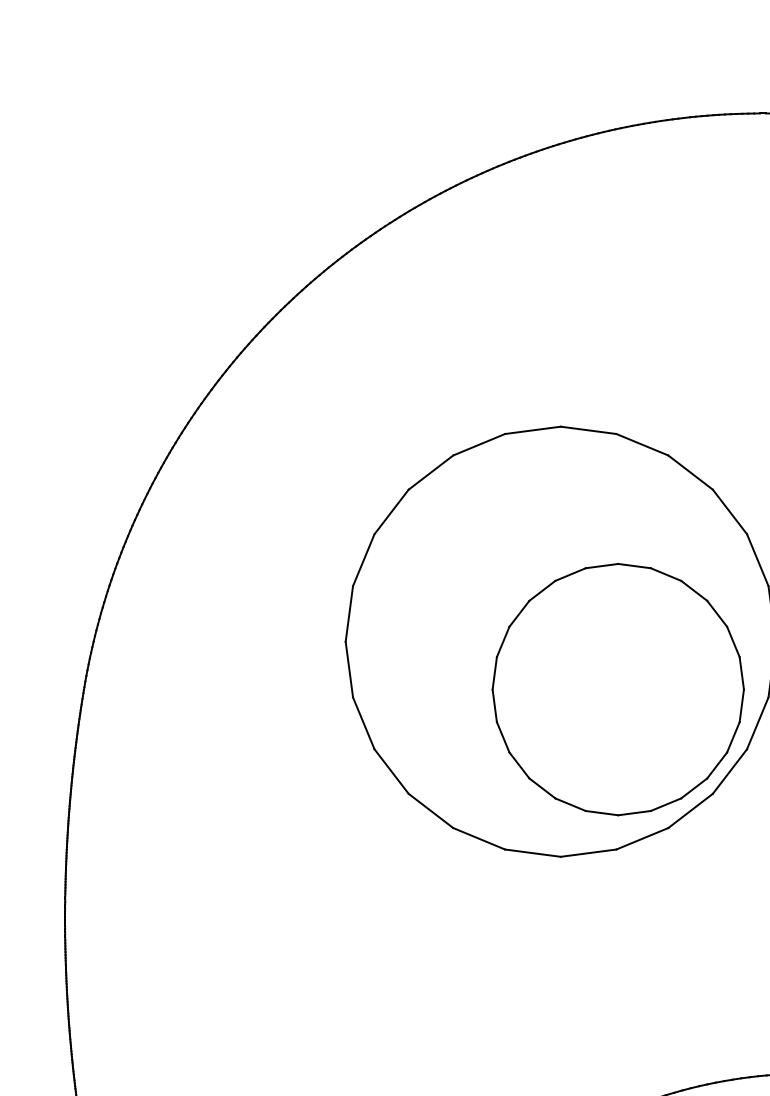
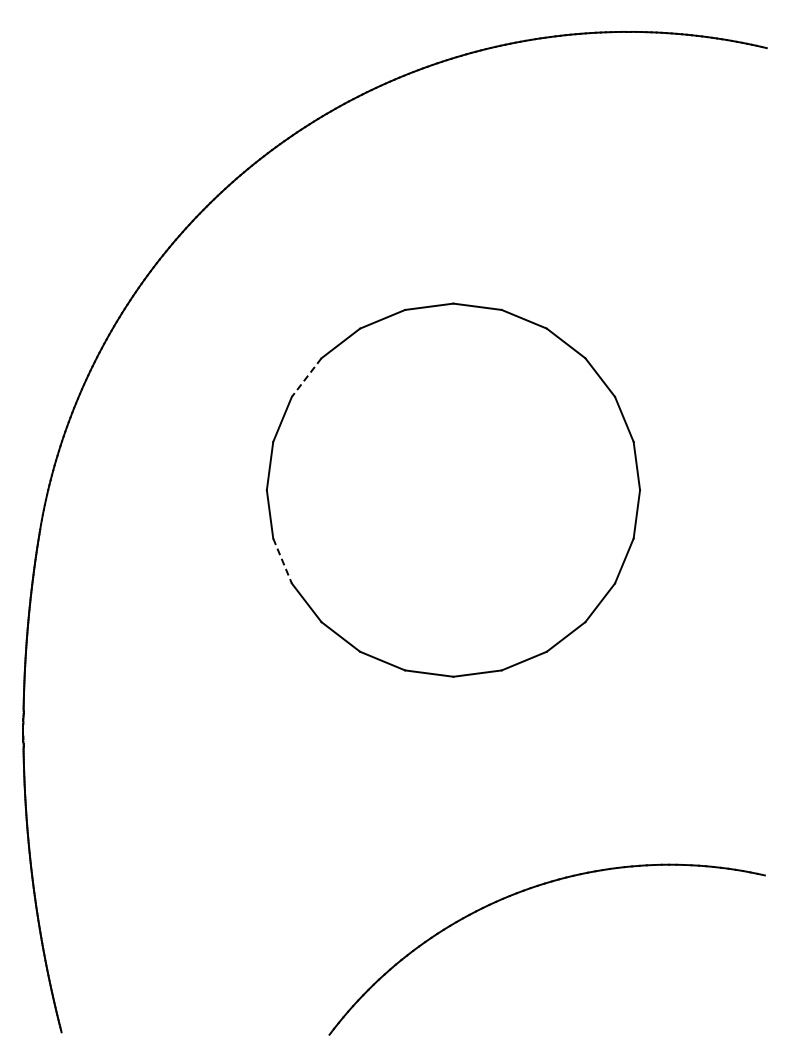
line: (391, 511) -> (306, 377), solid -> dashed
part: (618, 689) -> (503, 531), removed
line: (363, 723) -> (282, 561), solid -> dashed

